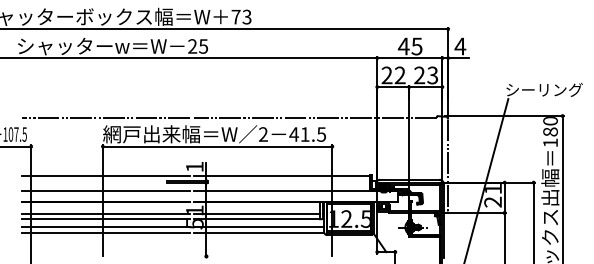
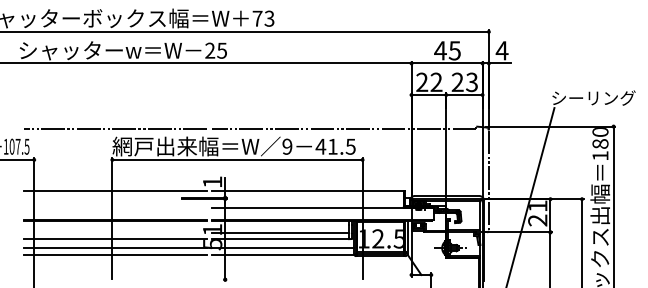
text: (263, 134) -> (287, 146), 2 -> 9
line: (105, 191) -> (115, 208), removed
line: (105, 214) -> (115, 233), removed

